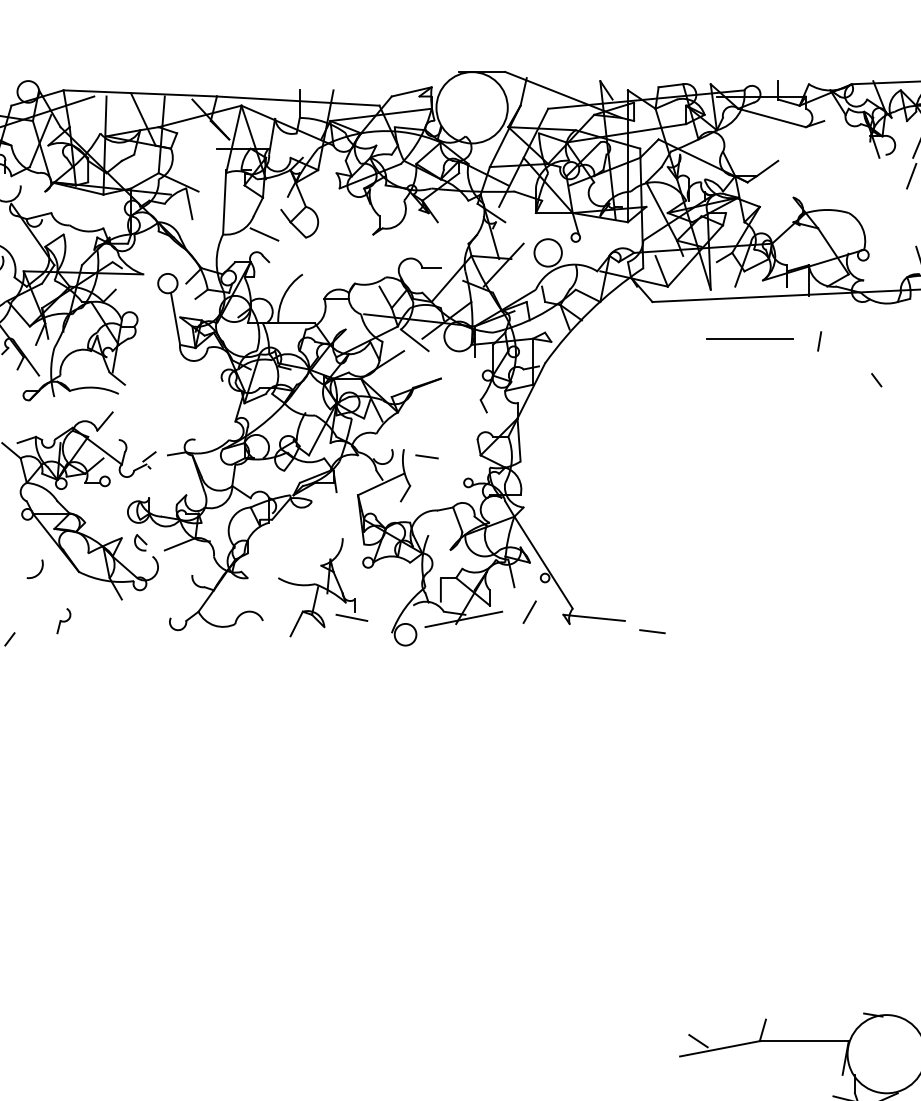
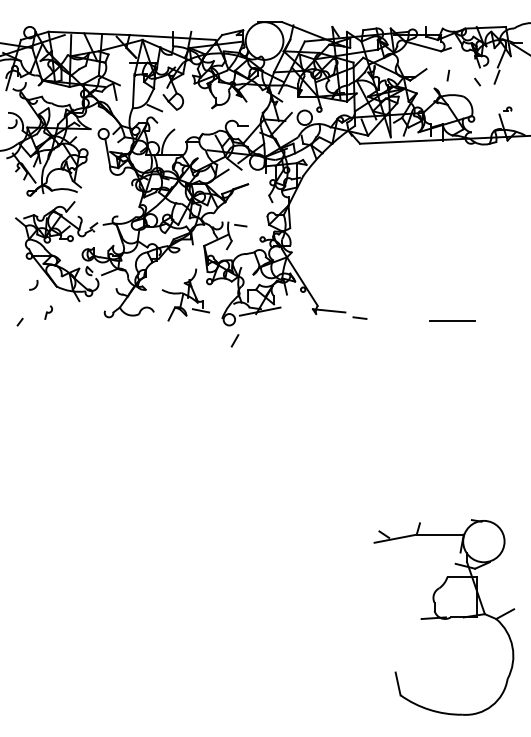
line: (749, 339) -> (452, 320), moved
line: (819, 341) -> (448, 75), moved
line: (876, 379) -> (477, 81), moved
line: (528, 611) -> (234, 340), moved

